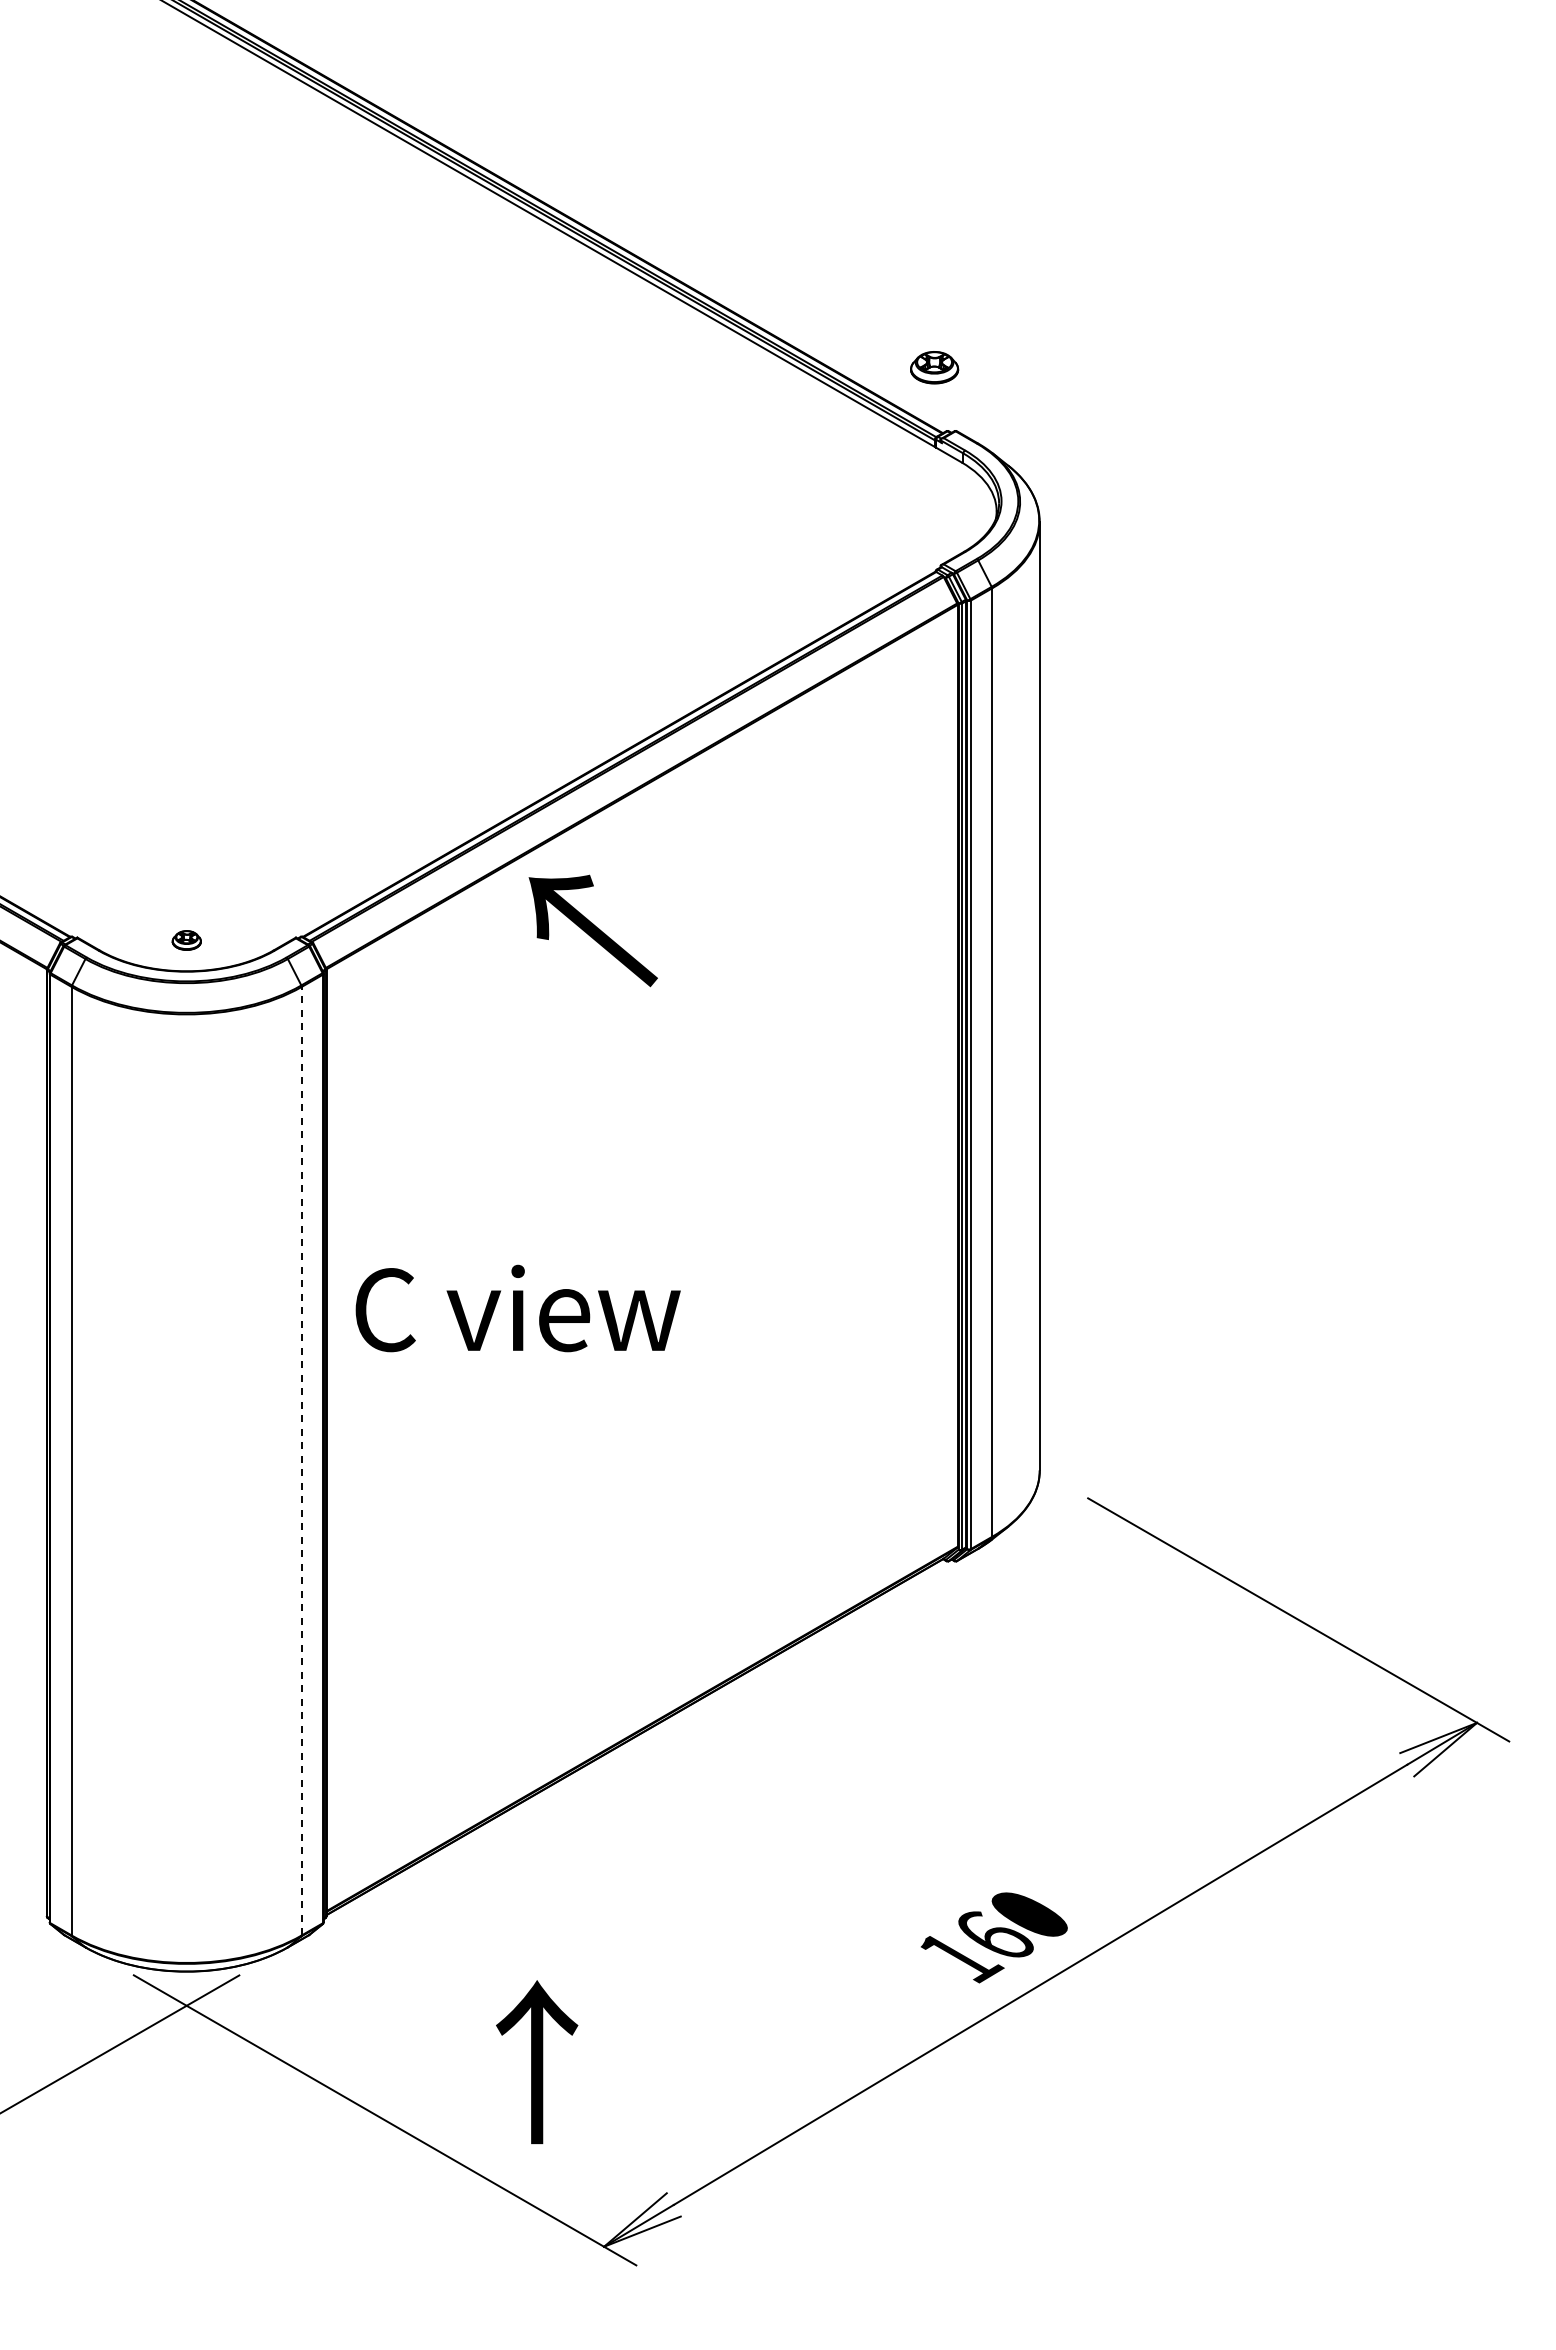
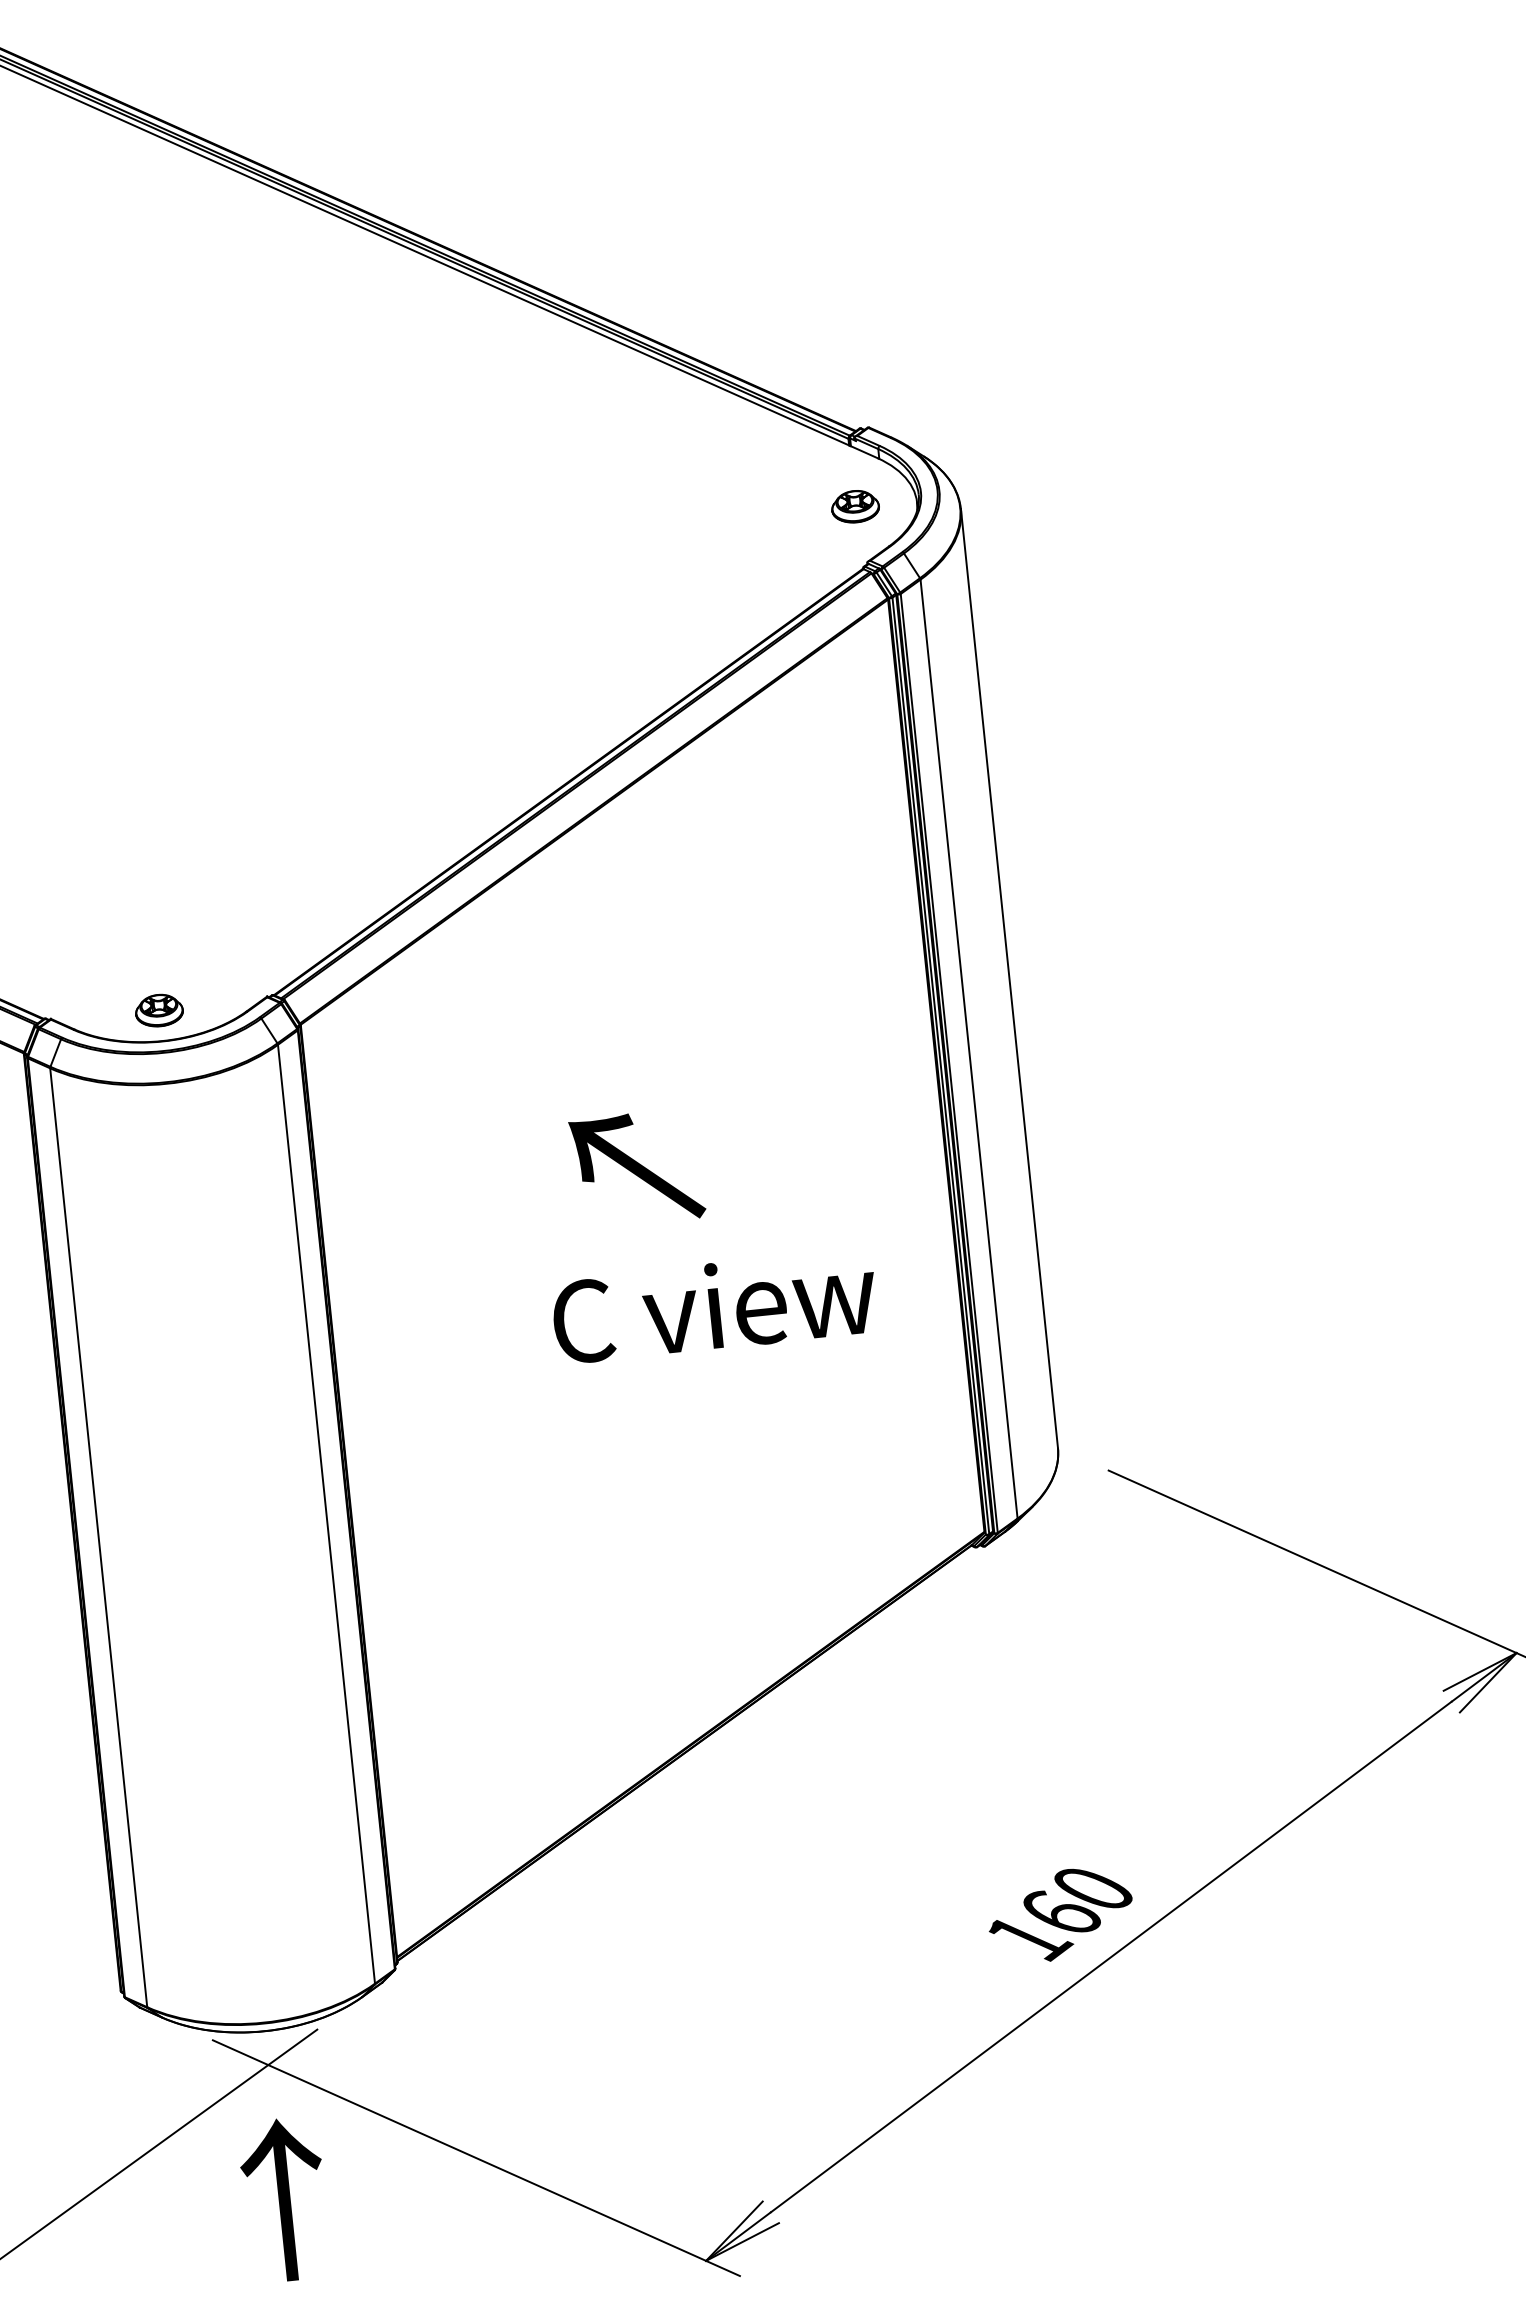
part: (934, 367) -> (855, 506), moved
text: (592, 930) -> (636, 1168), moved
part: (186, 940) -> (159, 1010), size x1.67
text: (517, 1308) -> (713, 1306), moved
line: (301, 1460) -> (326, 1513), dashed -> solid
text: (537, 2061) -> (284, 2199), moved

